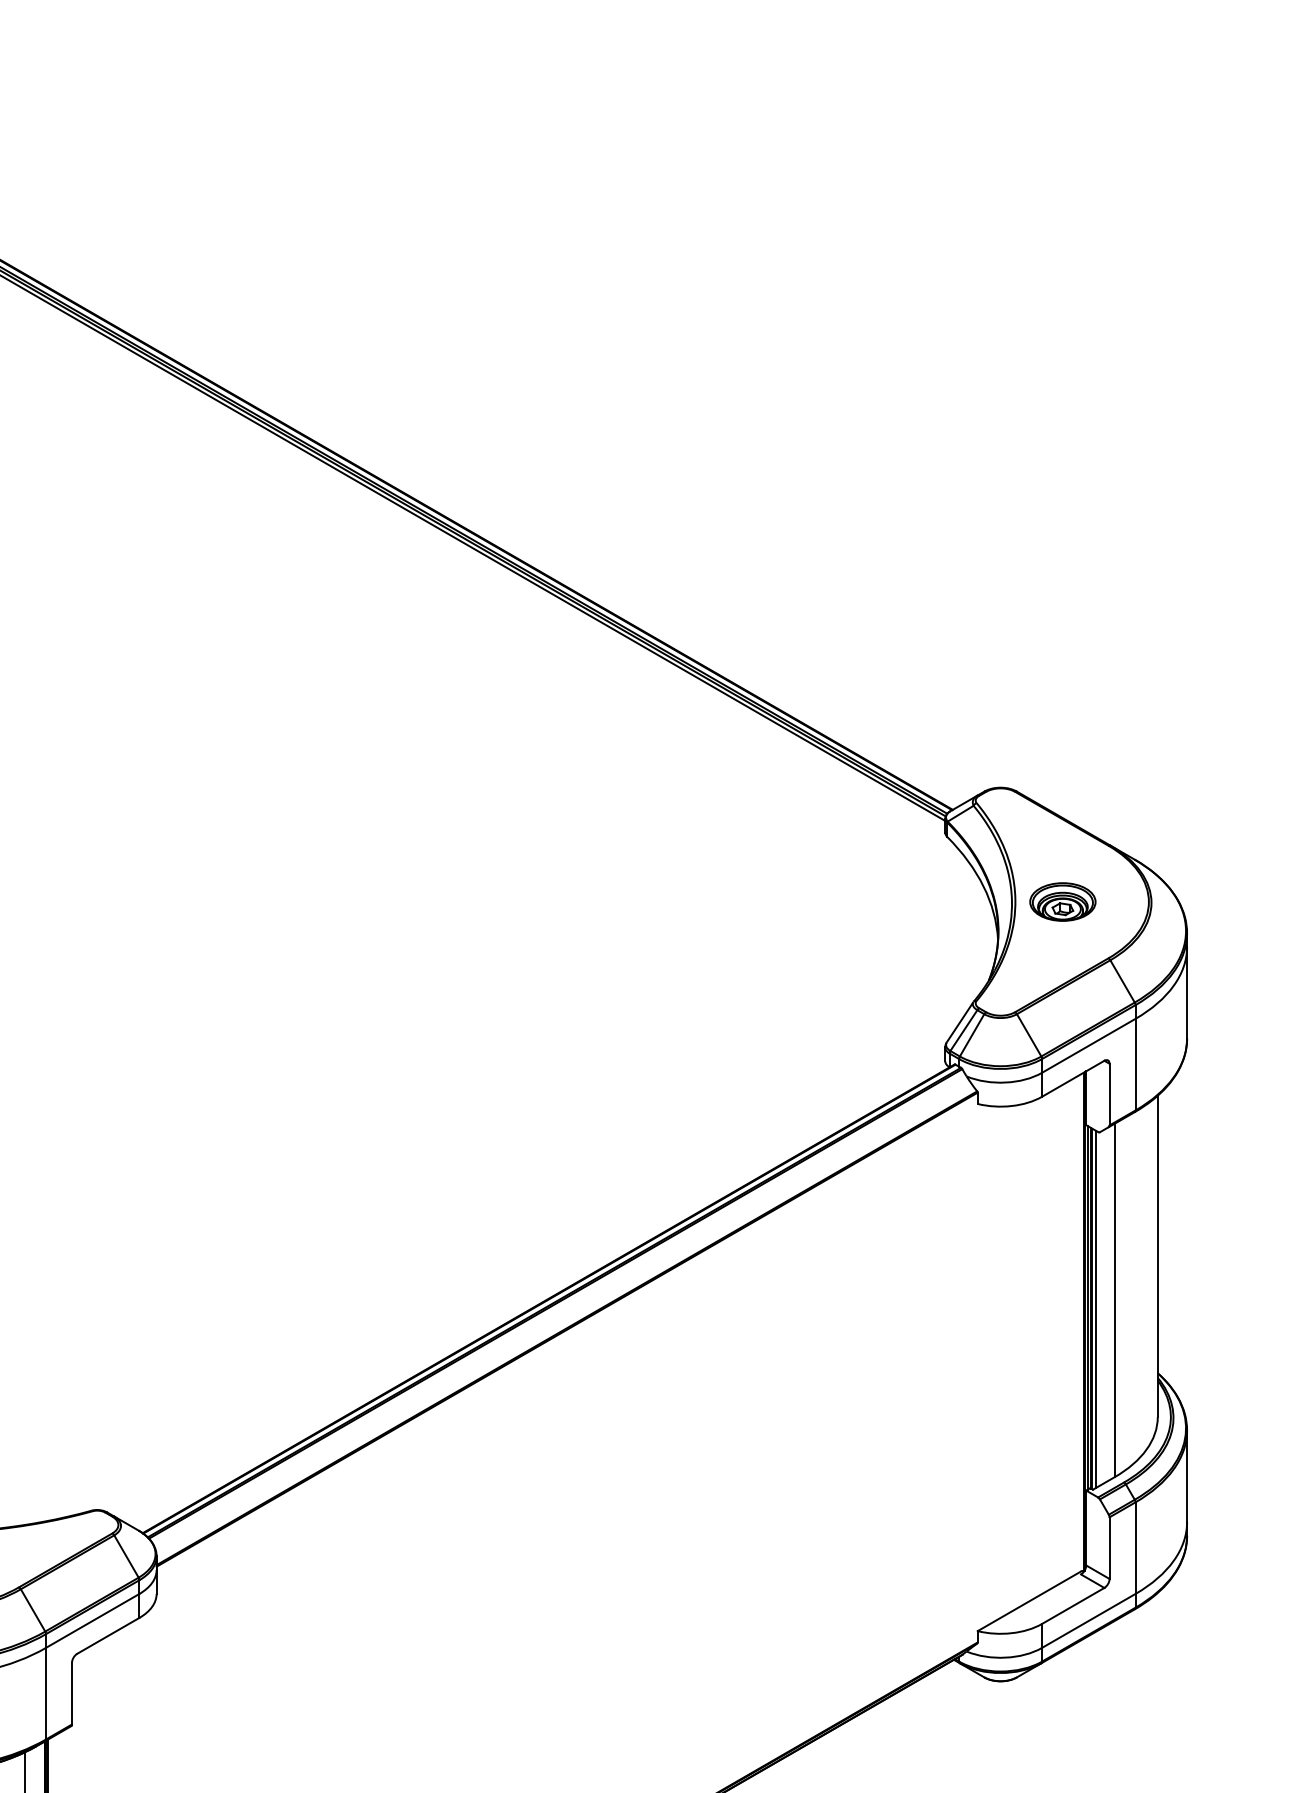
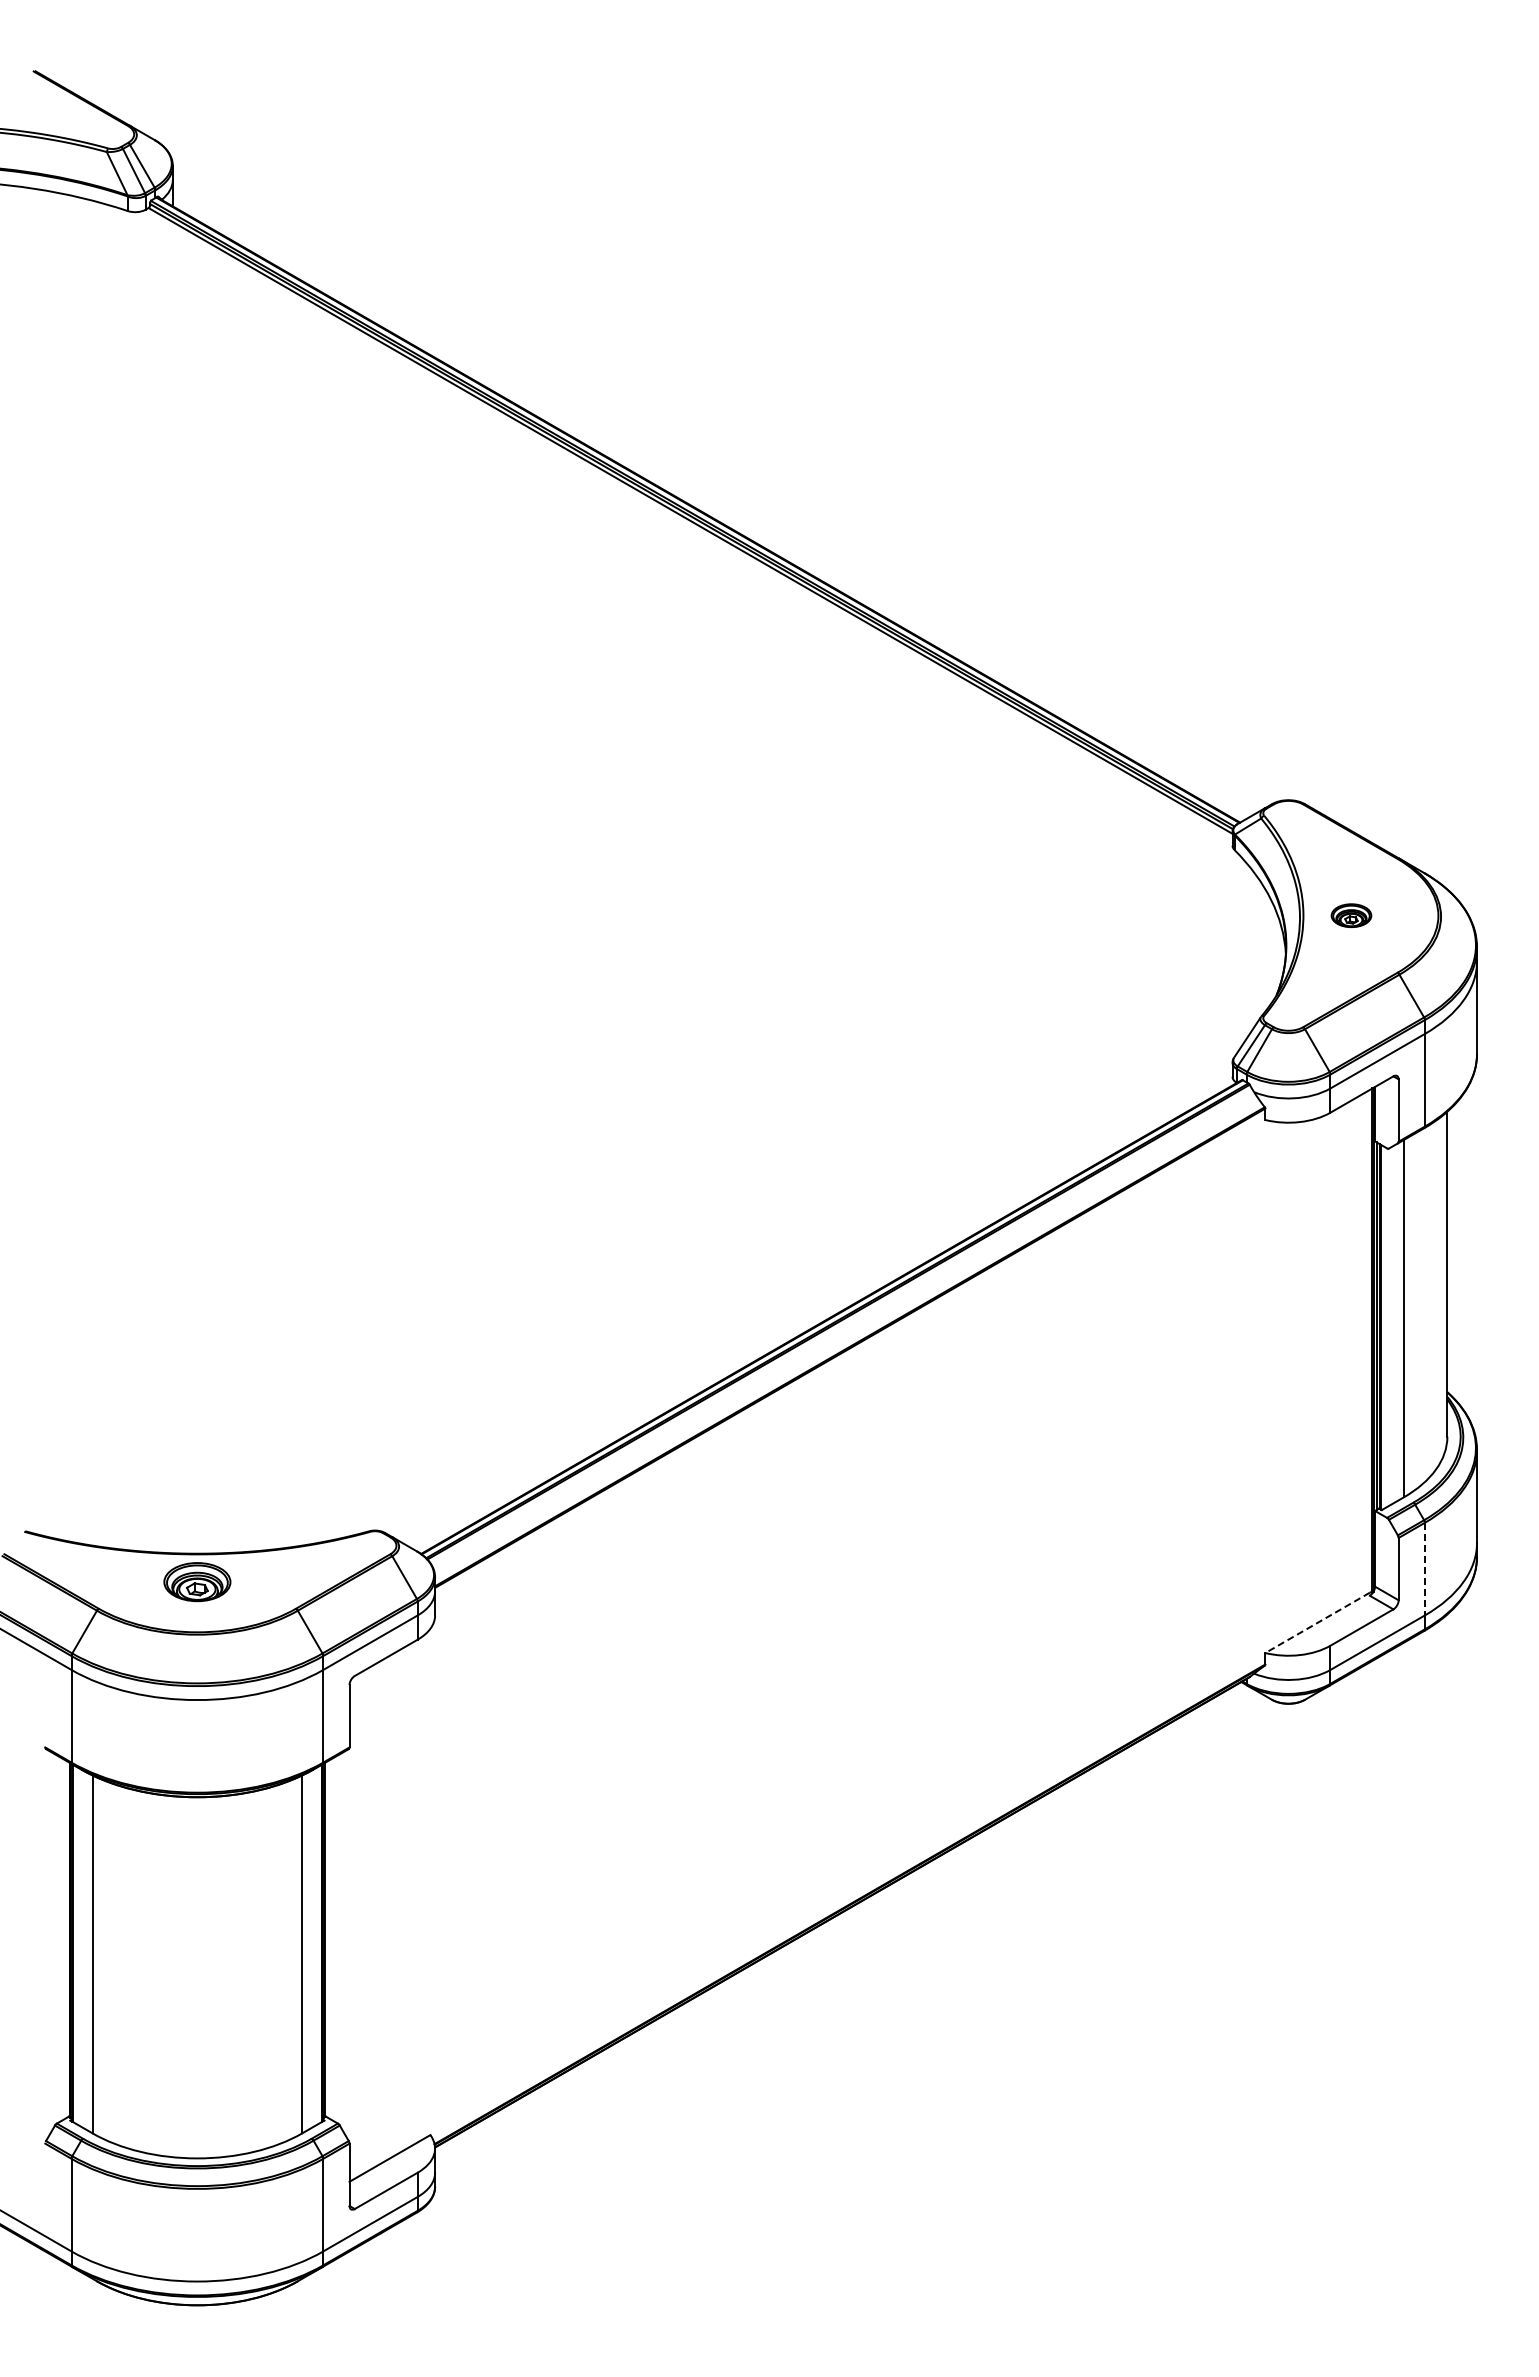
part: (1062, 901) -> (1351, 915), size x0.6
line: (1095, 1309) -> (1384, 1327), removed
line: (1135, 1548) -> (1424, 1569), solid -> dashed
line: (1029, 1601) -> (1317, 1623), solid -> dashed

